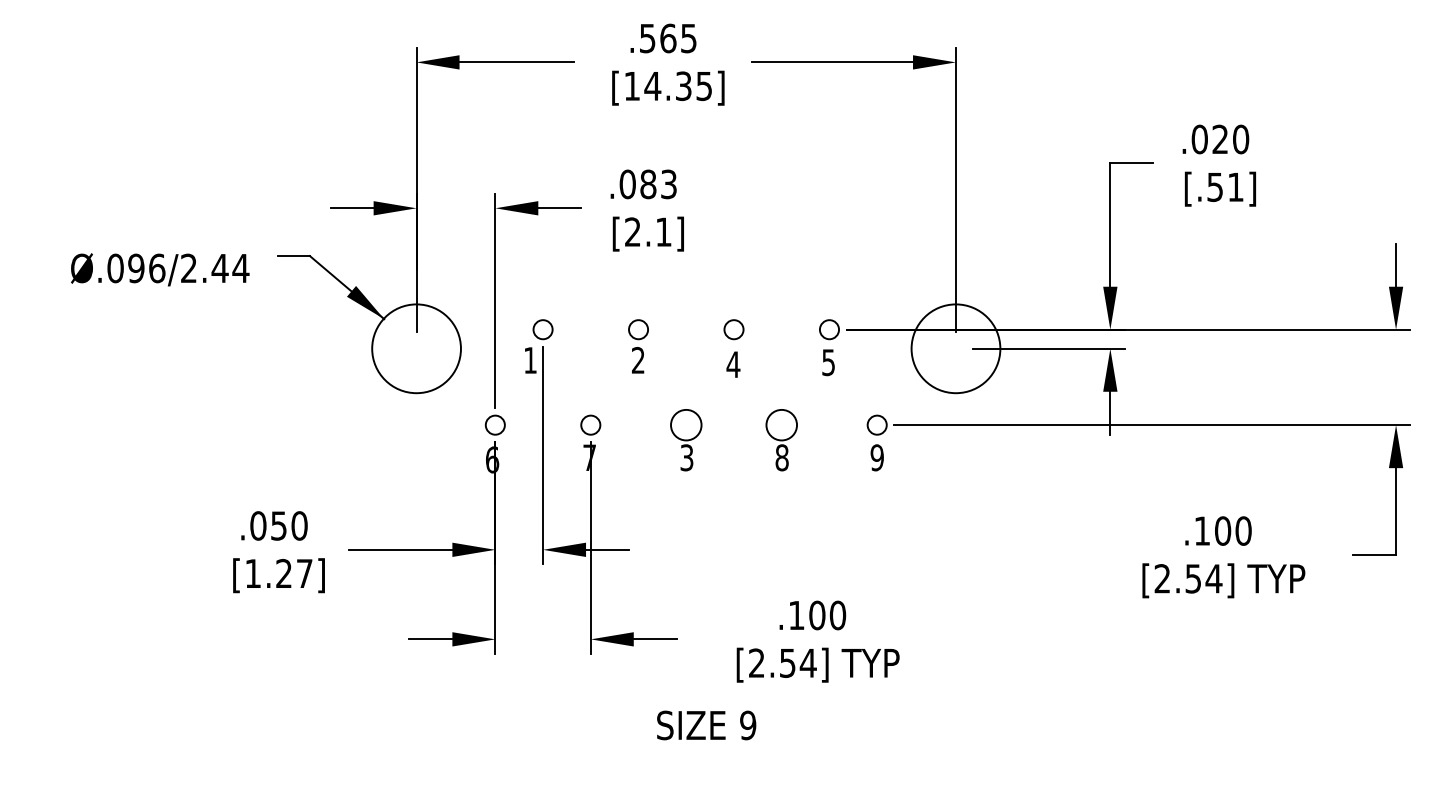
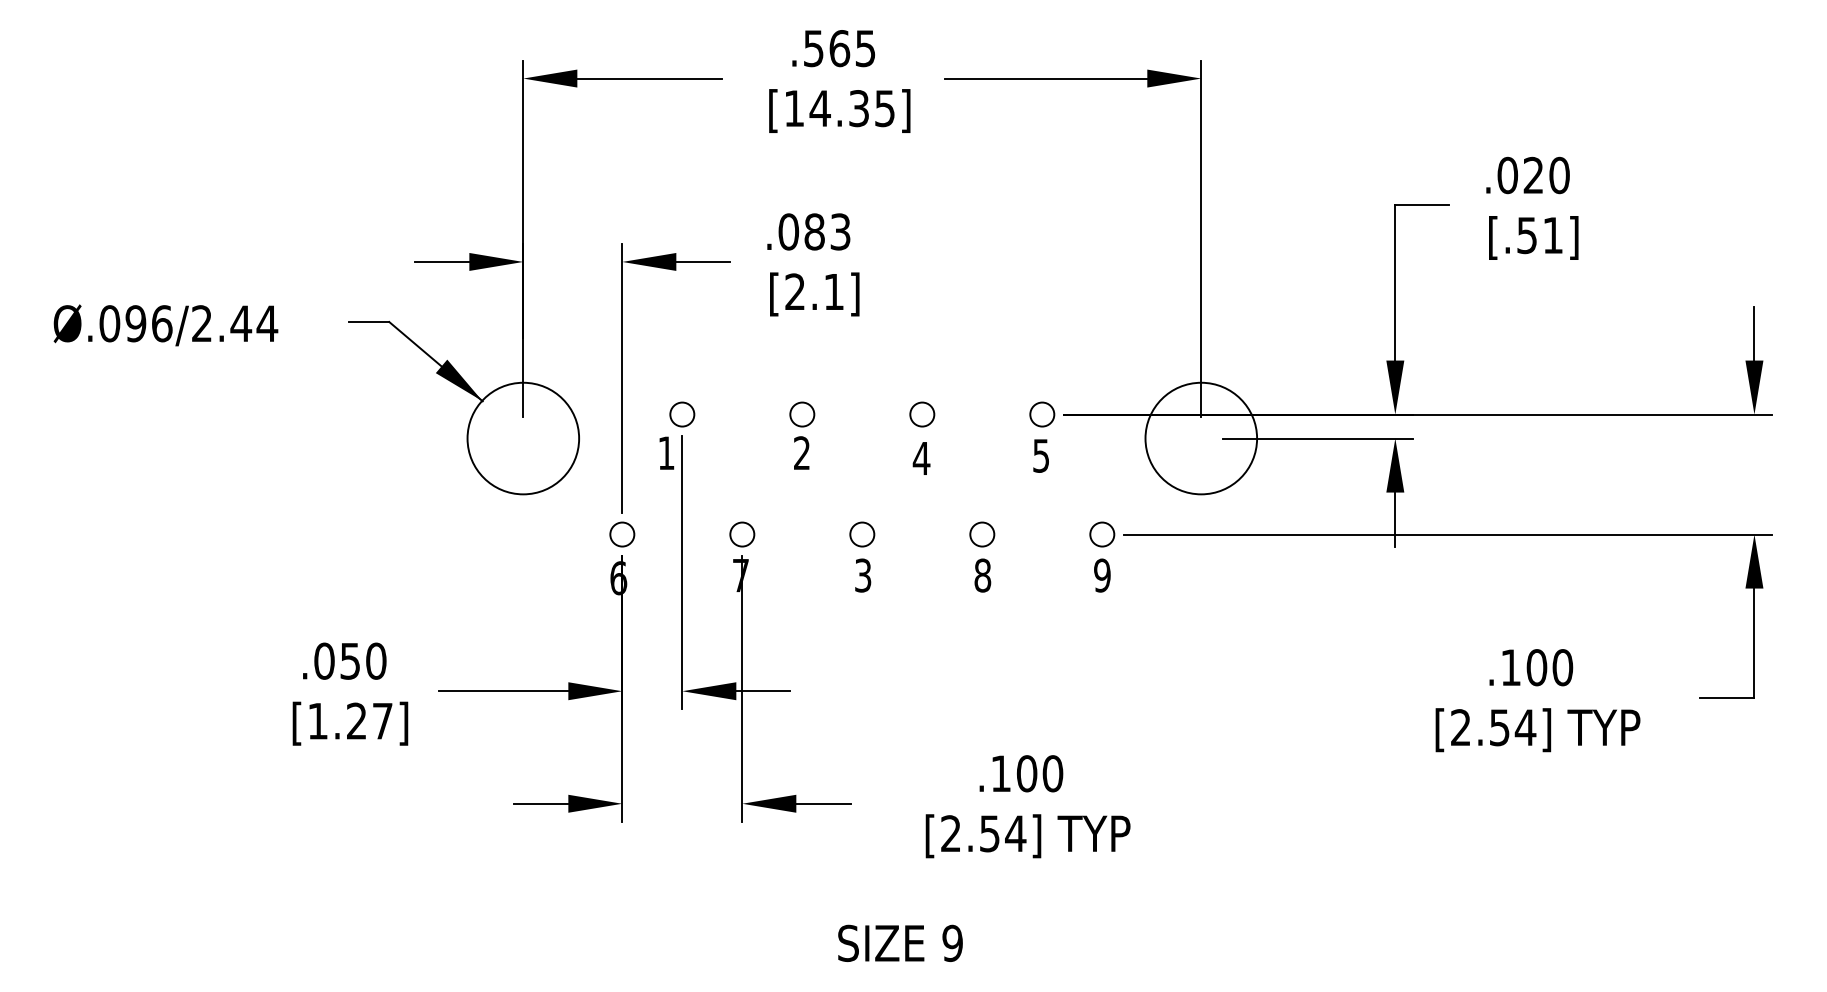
text: (160, 269) -> (166, 325), moved
circle: (685, 424) -> (861, 533), size x0.62
circle: (781, 424) -> (982, 533), size x0.62
text: (706, 725) -> (900, 943), moved

